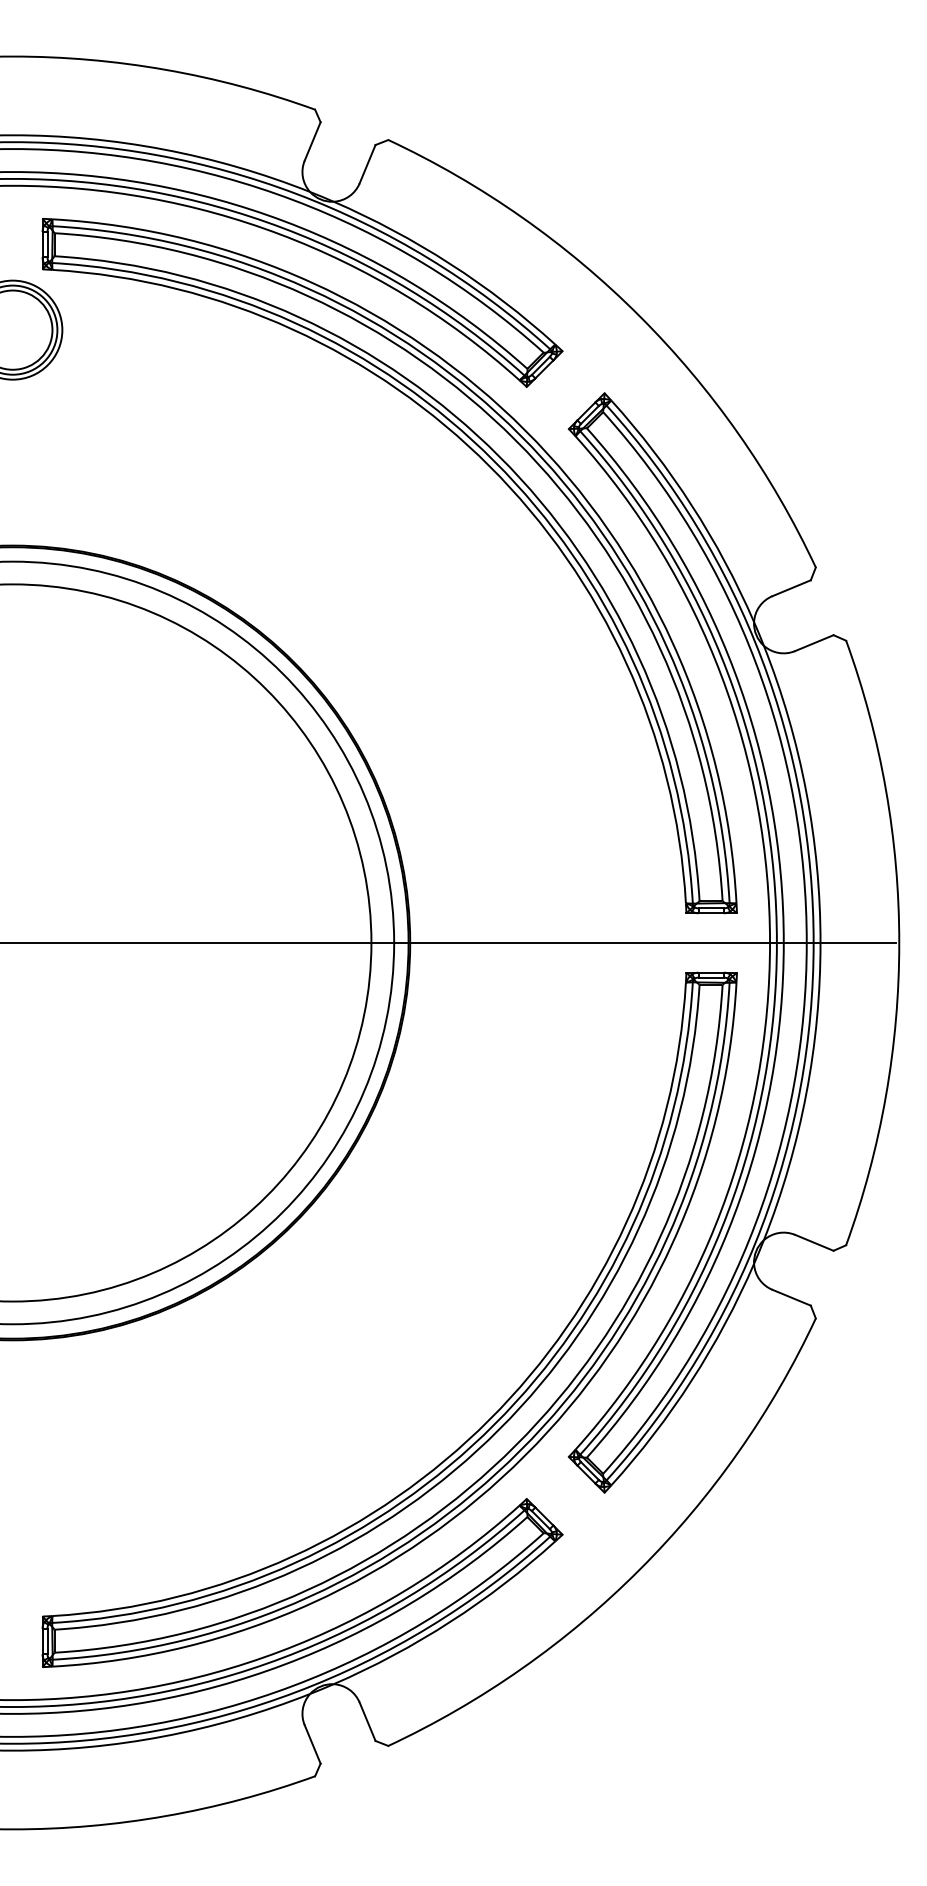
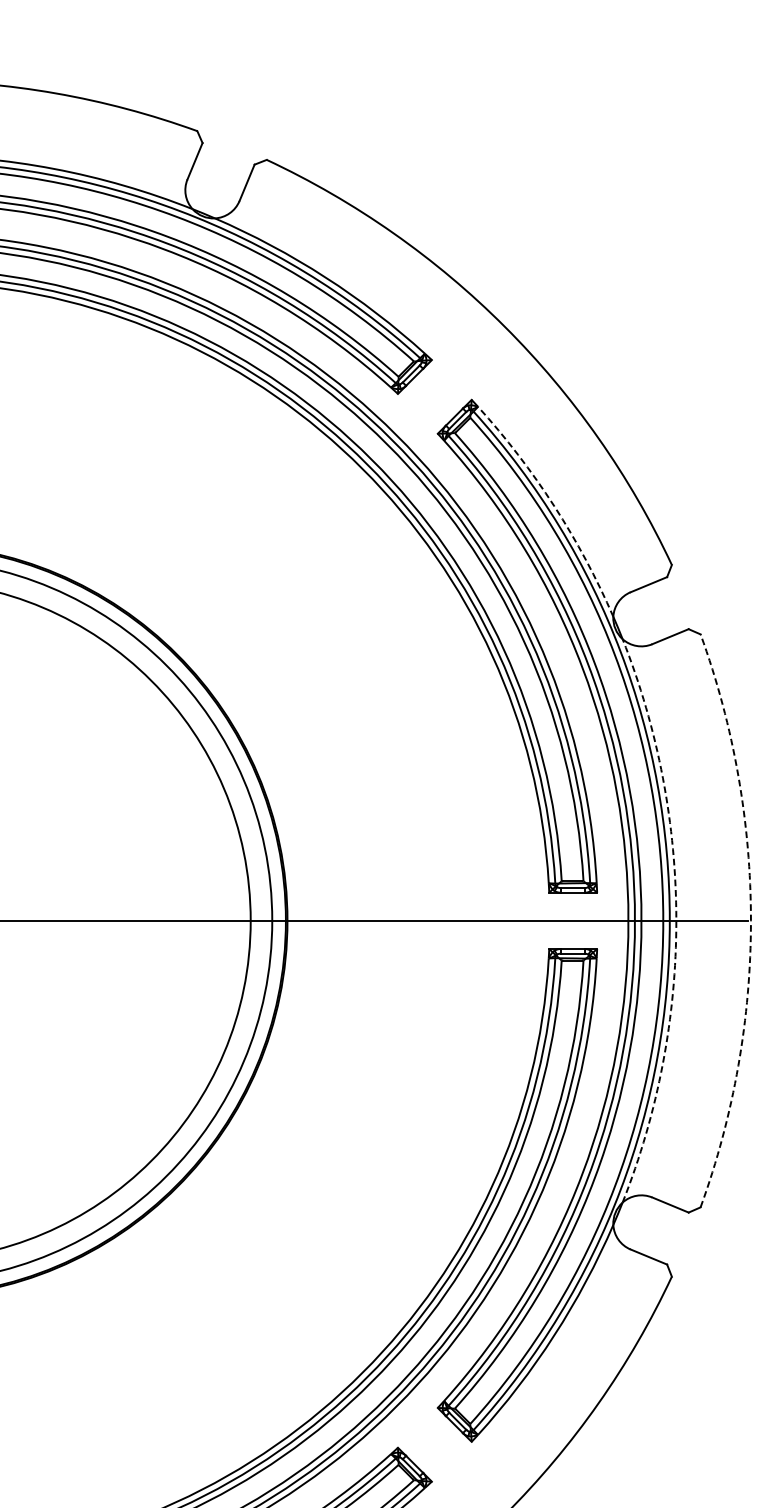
arc: (691, 505) -> (554, 506), solid -> dashed
arc: (820, 942) -> (676, 920), solid -> dashed
arc: (899, 942) -> (751, 920), solid -> dashed

